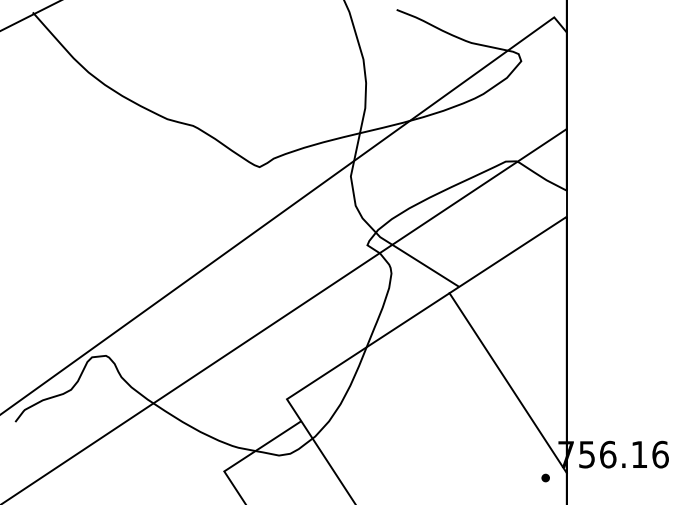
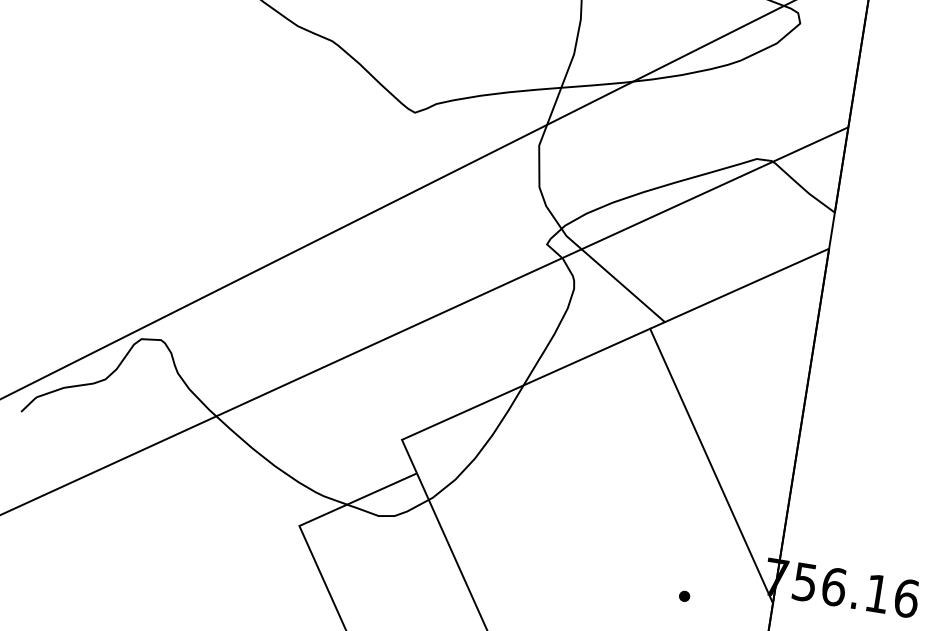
part: (545, 477) -> (684, 595), moved

